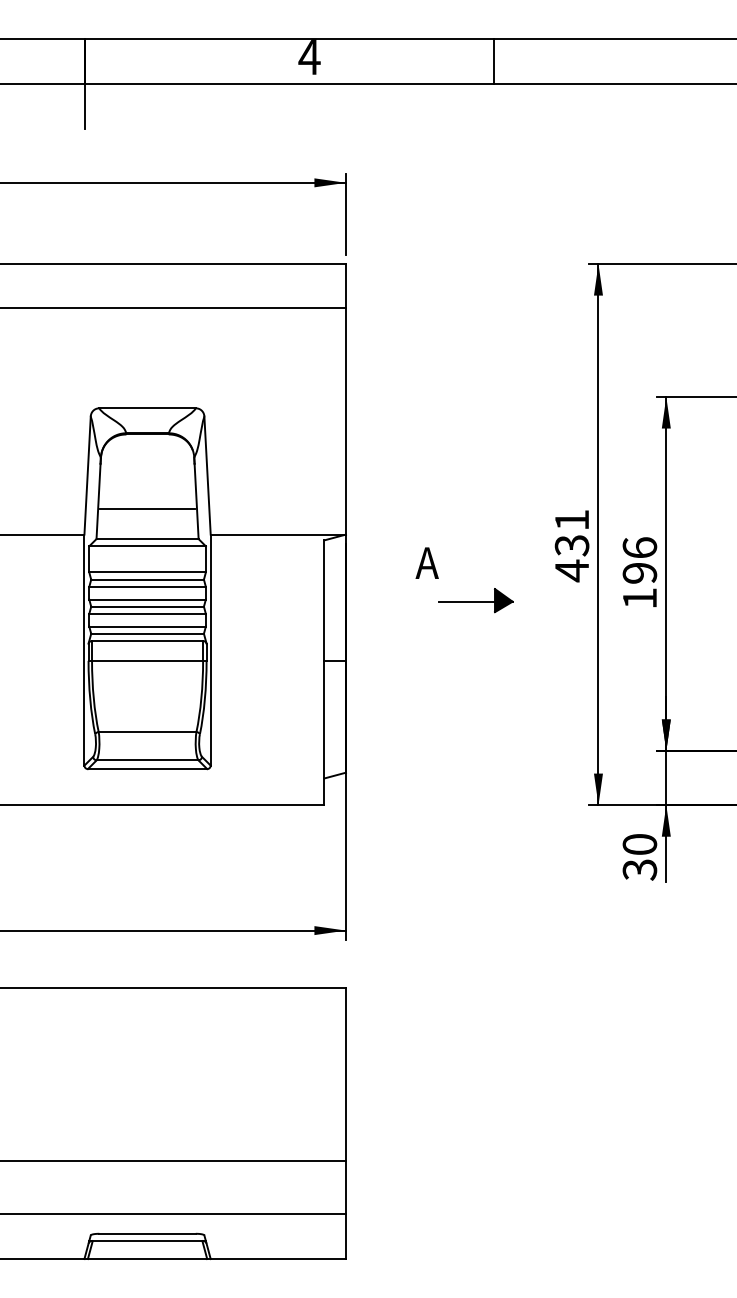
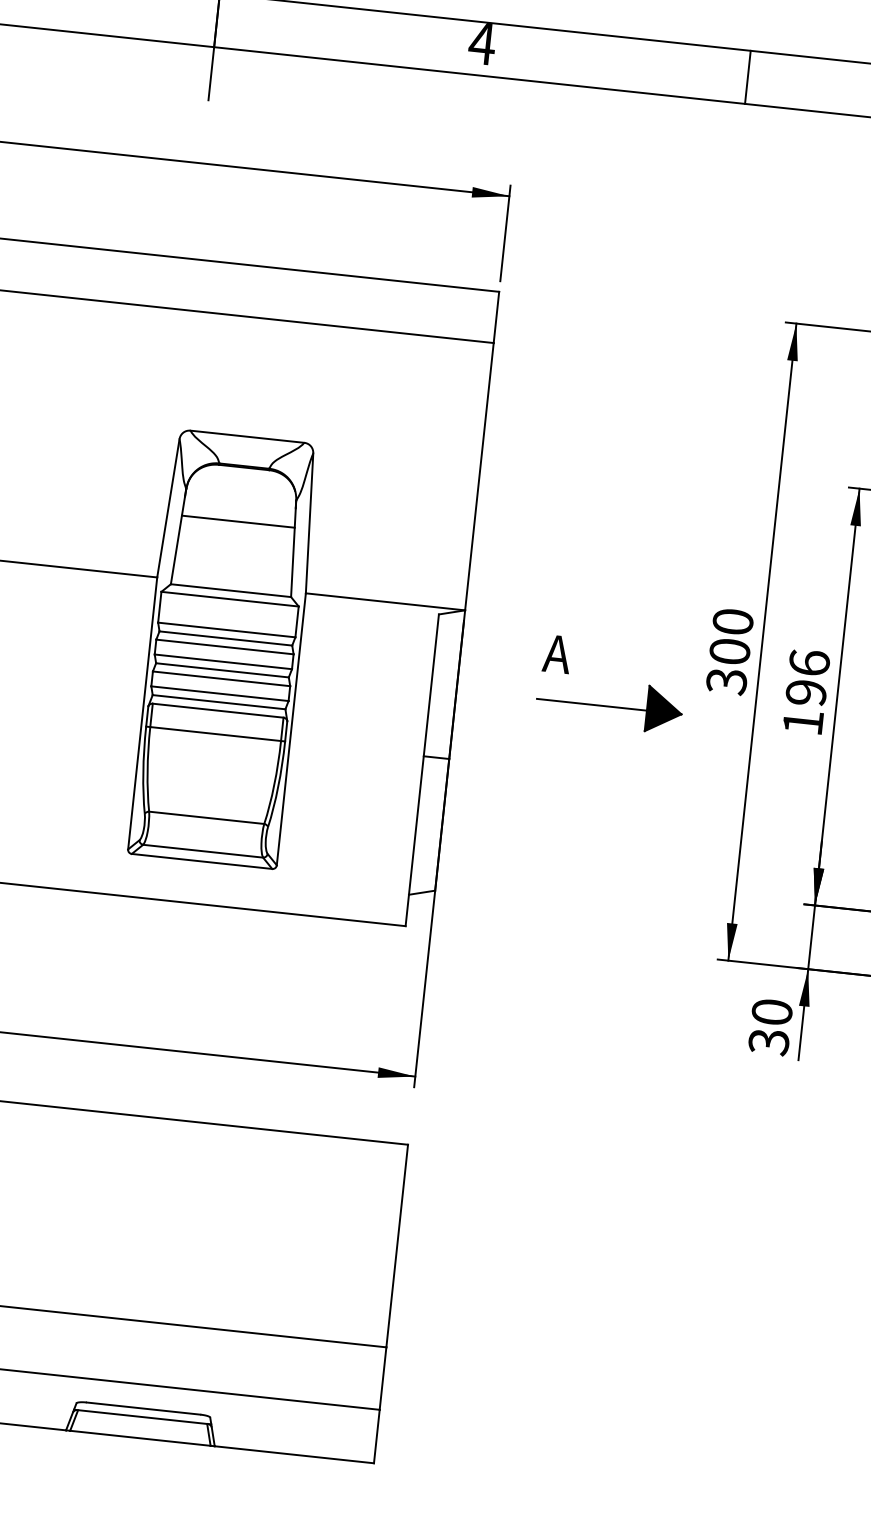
line: (493, 61) -> (747, 77), moved
line: (147, 509) -> (238, 521), moved
text: (571, 545) -> (729, 651), 431 -> 300
part: (475, 600) -> (609, 704), size x1.67

